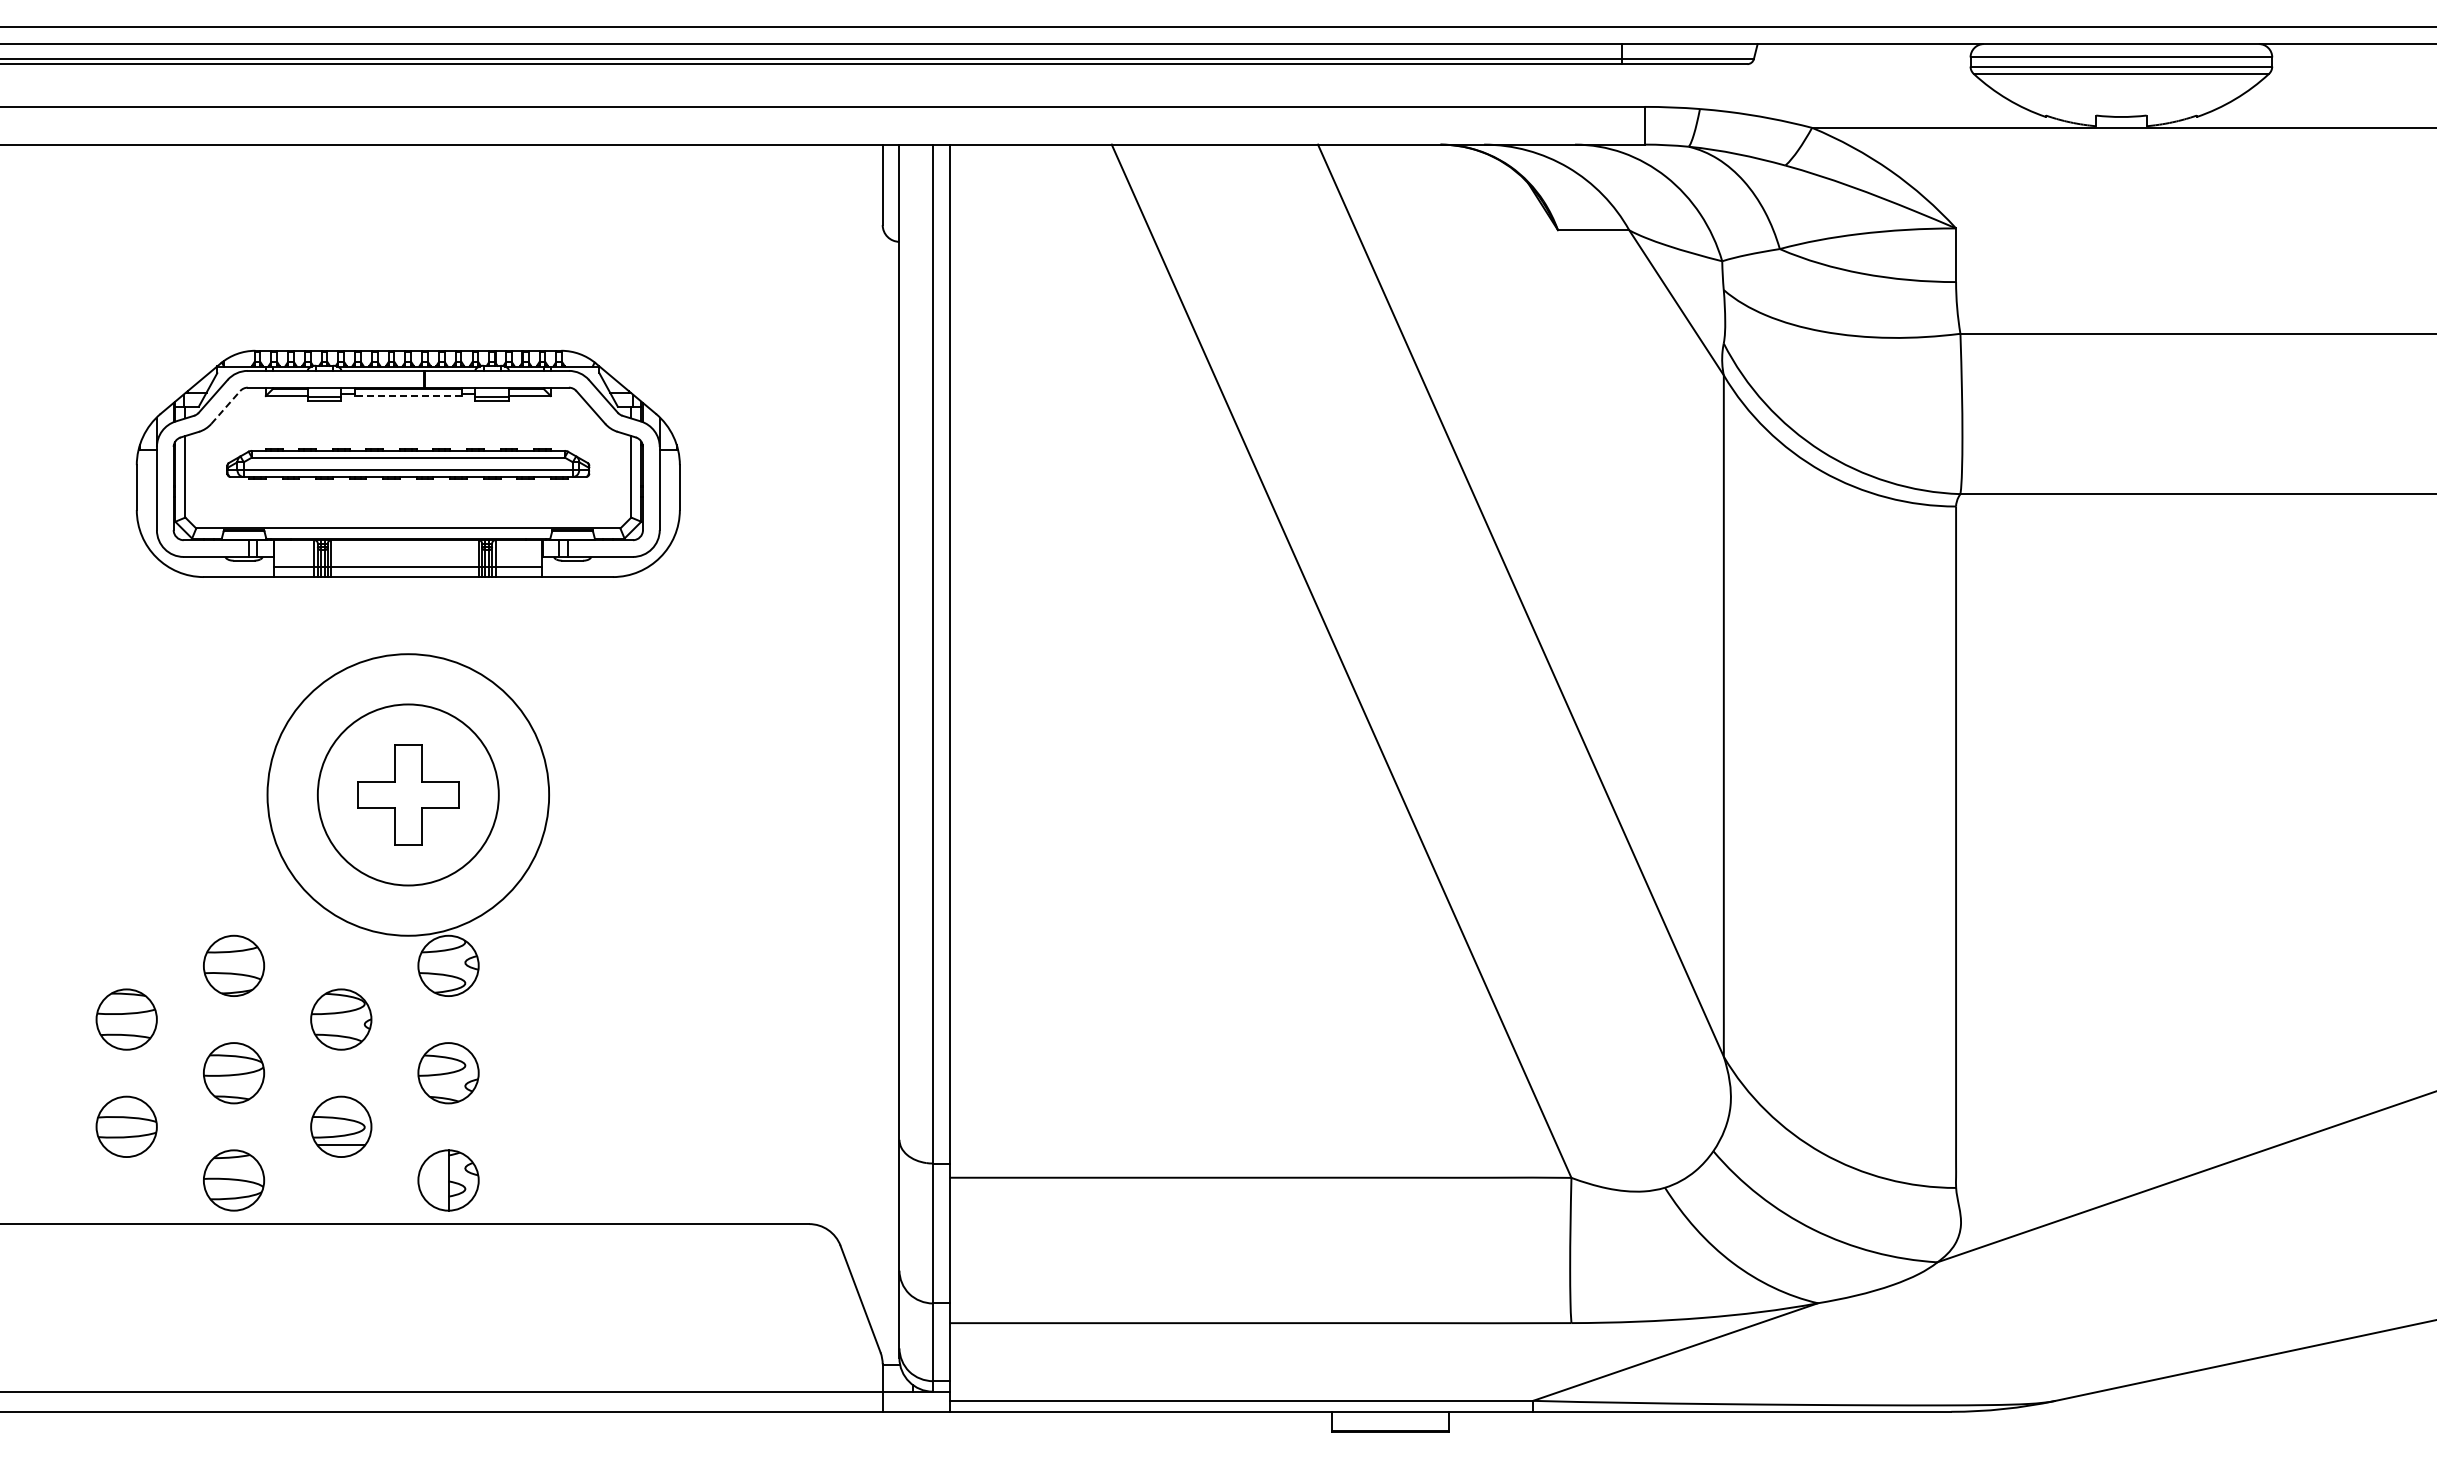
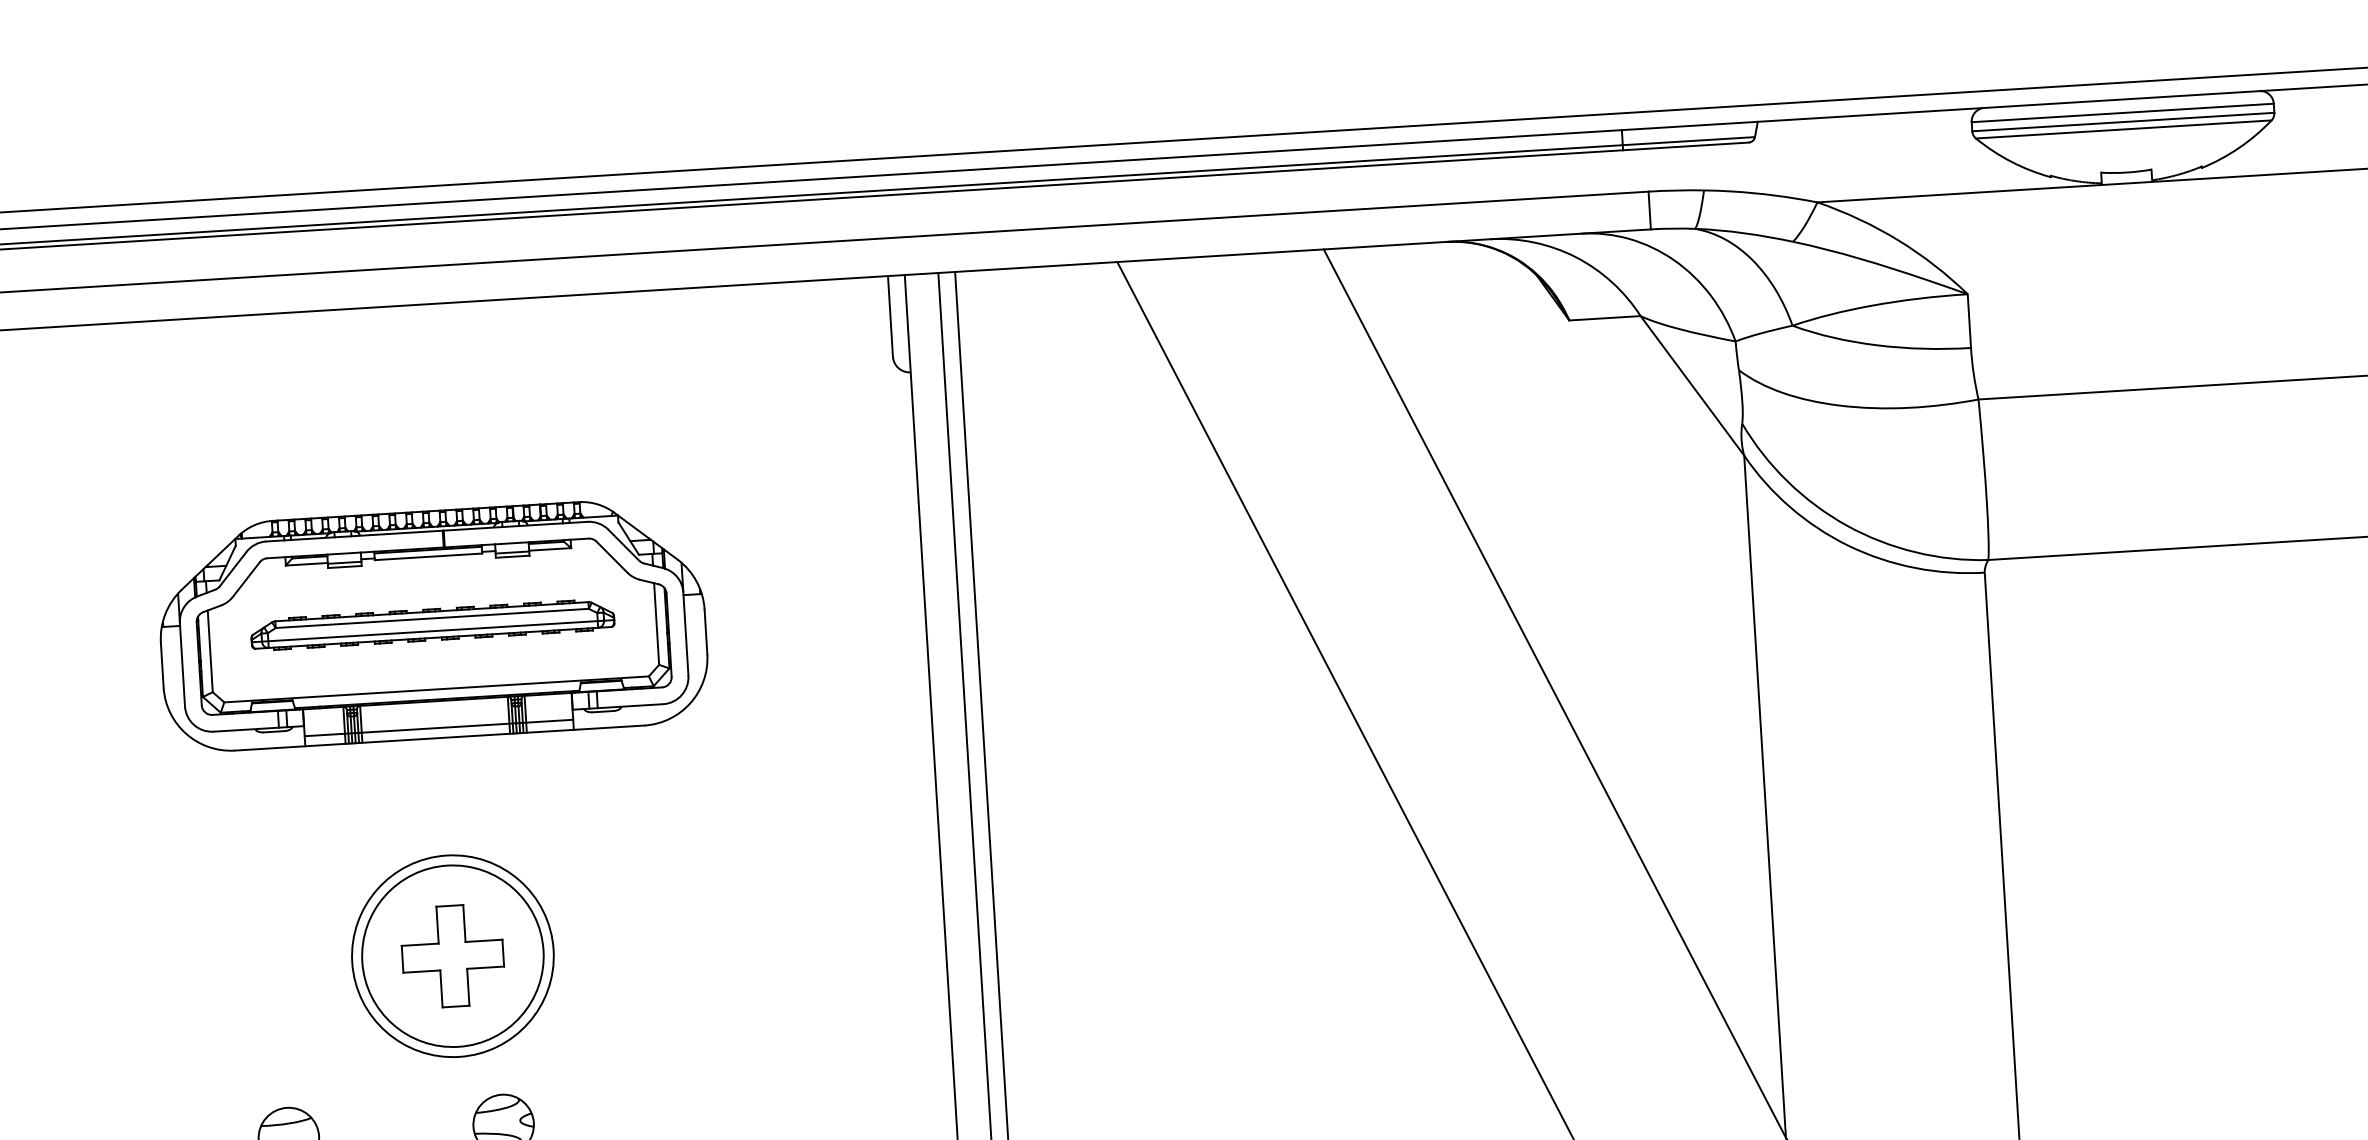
line: (408, 396) -> (428, 557), dashed -> solid
line: (225, 407) -> (246, 579), dashed -> solid
circle: (407, 794) -> (452, 955), size x0.71

